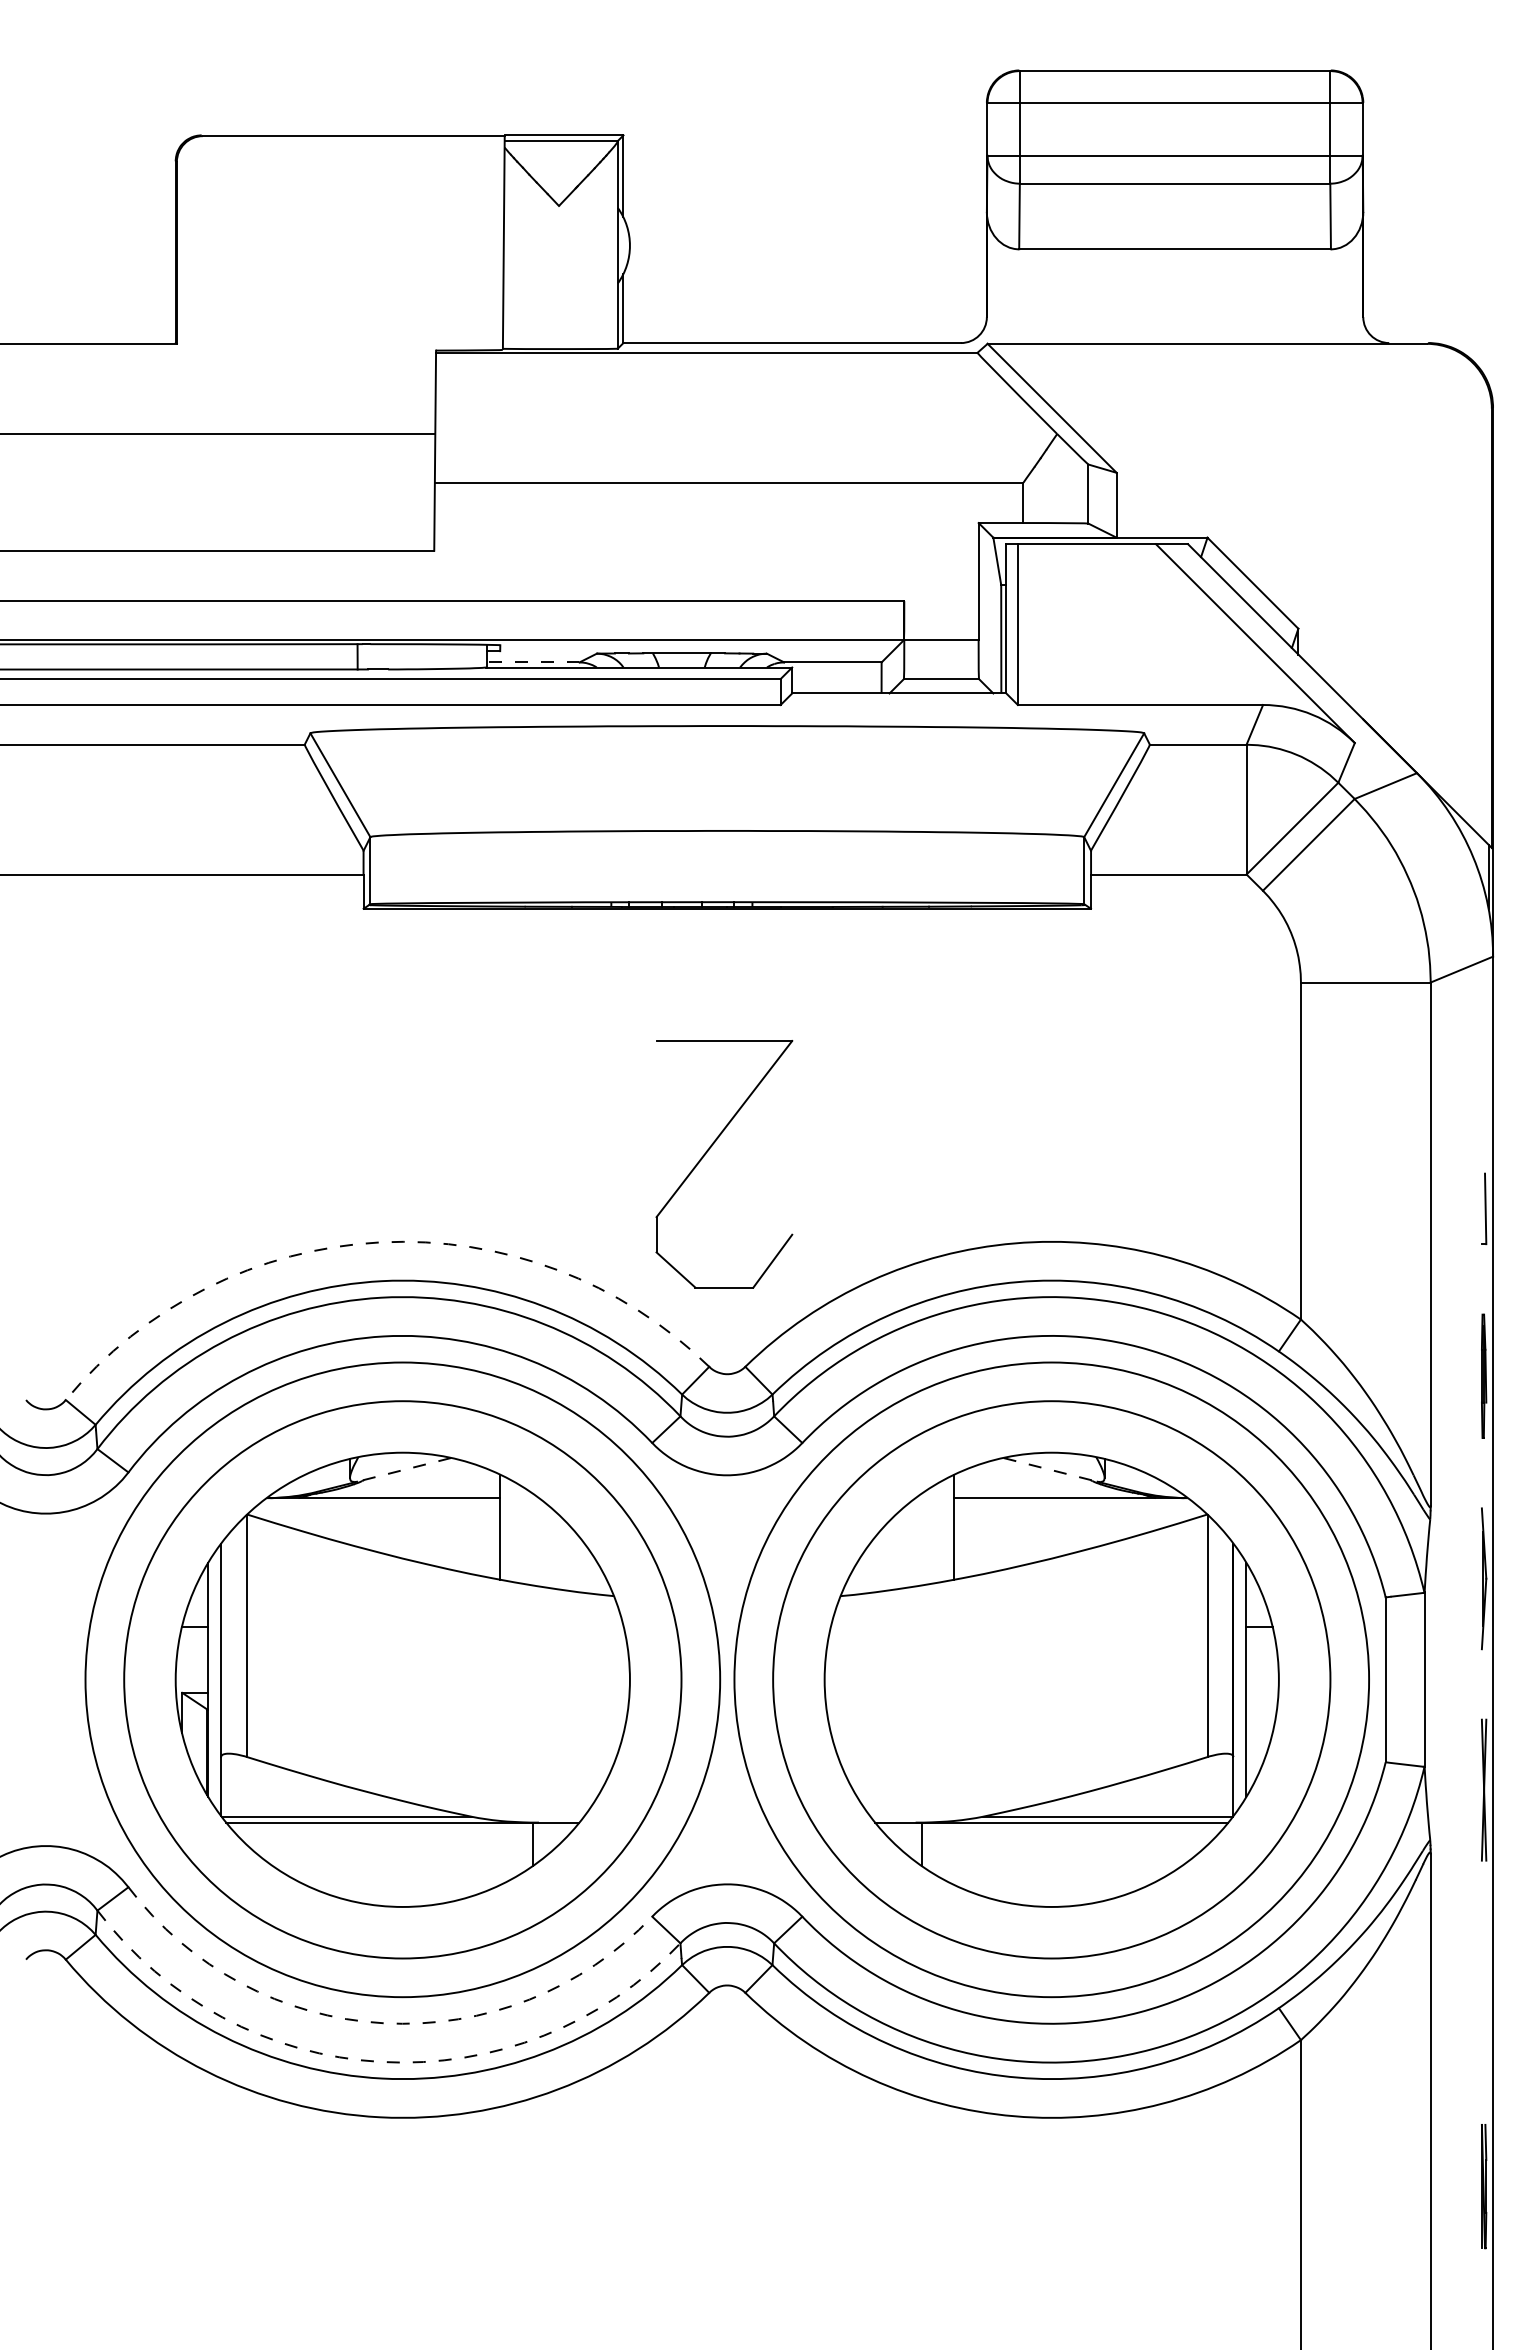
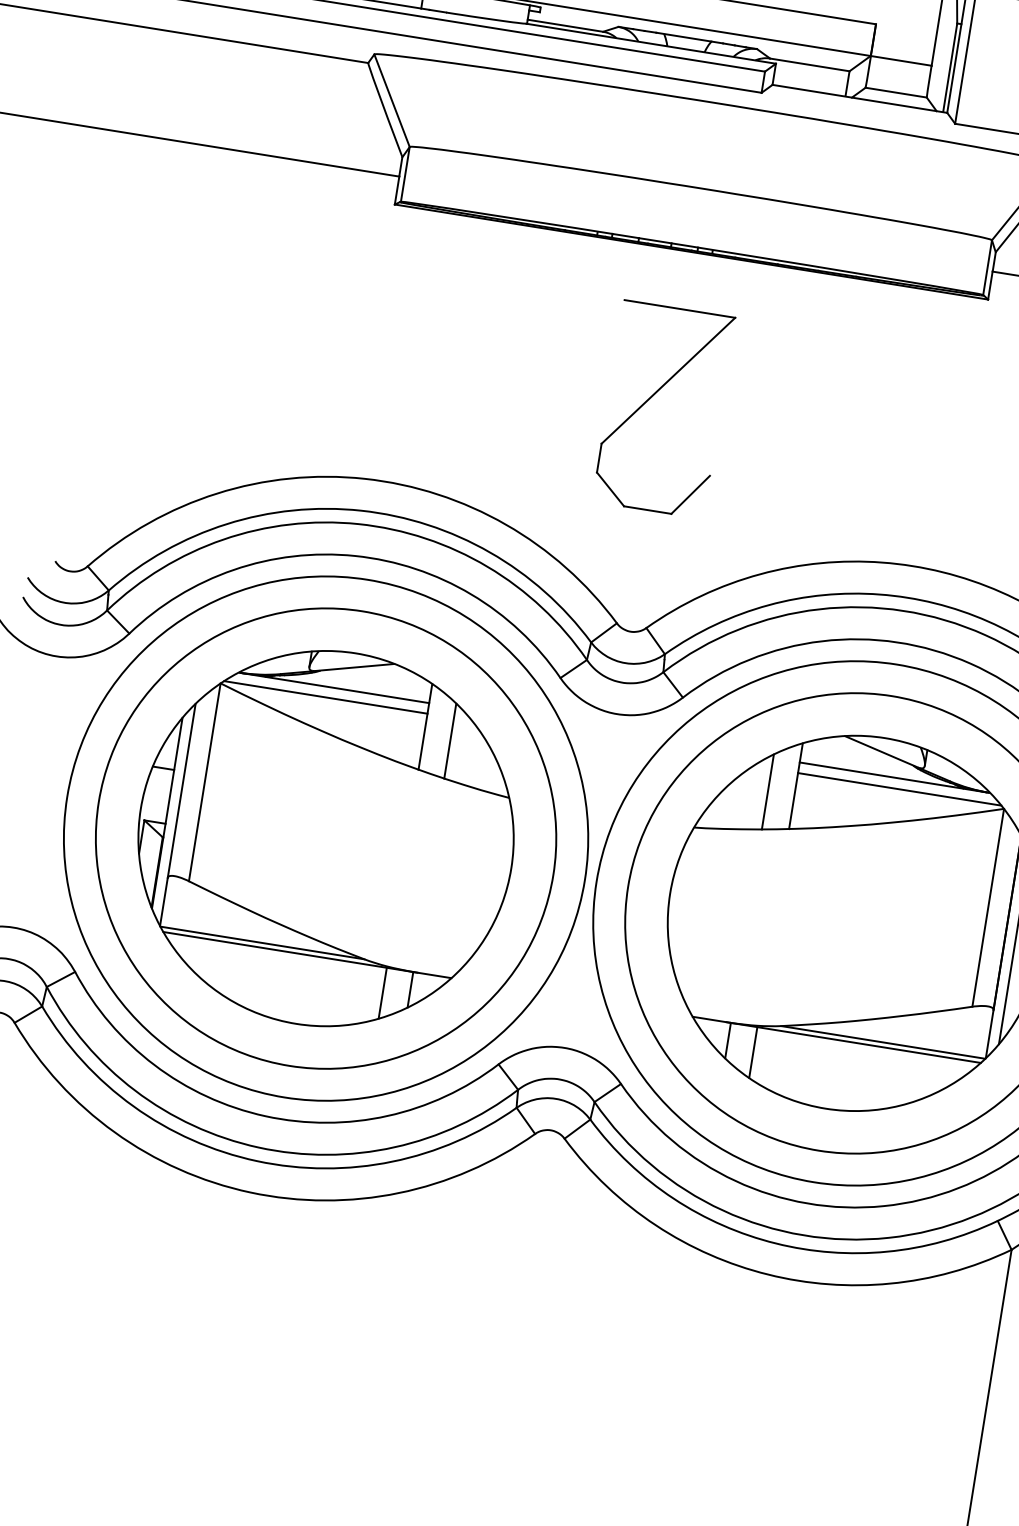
line: (532, 662) -> (564, 25), dashed -> solid
part: (709, 1150) -> (653, 396), moved
arc: (380, 1242) -> (364, 478), dashed -> solid
line: (404, 1469) -> (354, 667), dashed -> solid
line: (1050, 1469) -> (881, 751), dashed -> solid
line: (375, 1511) -> (325, 697), added
line: (1078, 1511) -> (899, 789), added
line: (532, 1539) -> (450, 741), added
line: (921, 1539) -> (767, 791), added
line: (500, 1853) -> (383, 993), added
line: (954, 1853) -> (753, 1052), added
arc: (383, 2023) -> (265, 1116), dashed -> solid
arc: (381, 2061) -> (258, 1147), dashed -> solid

